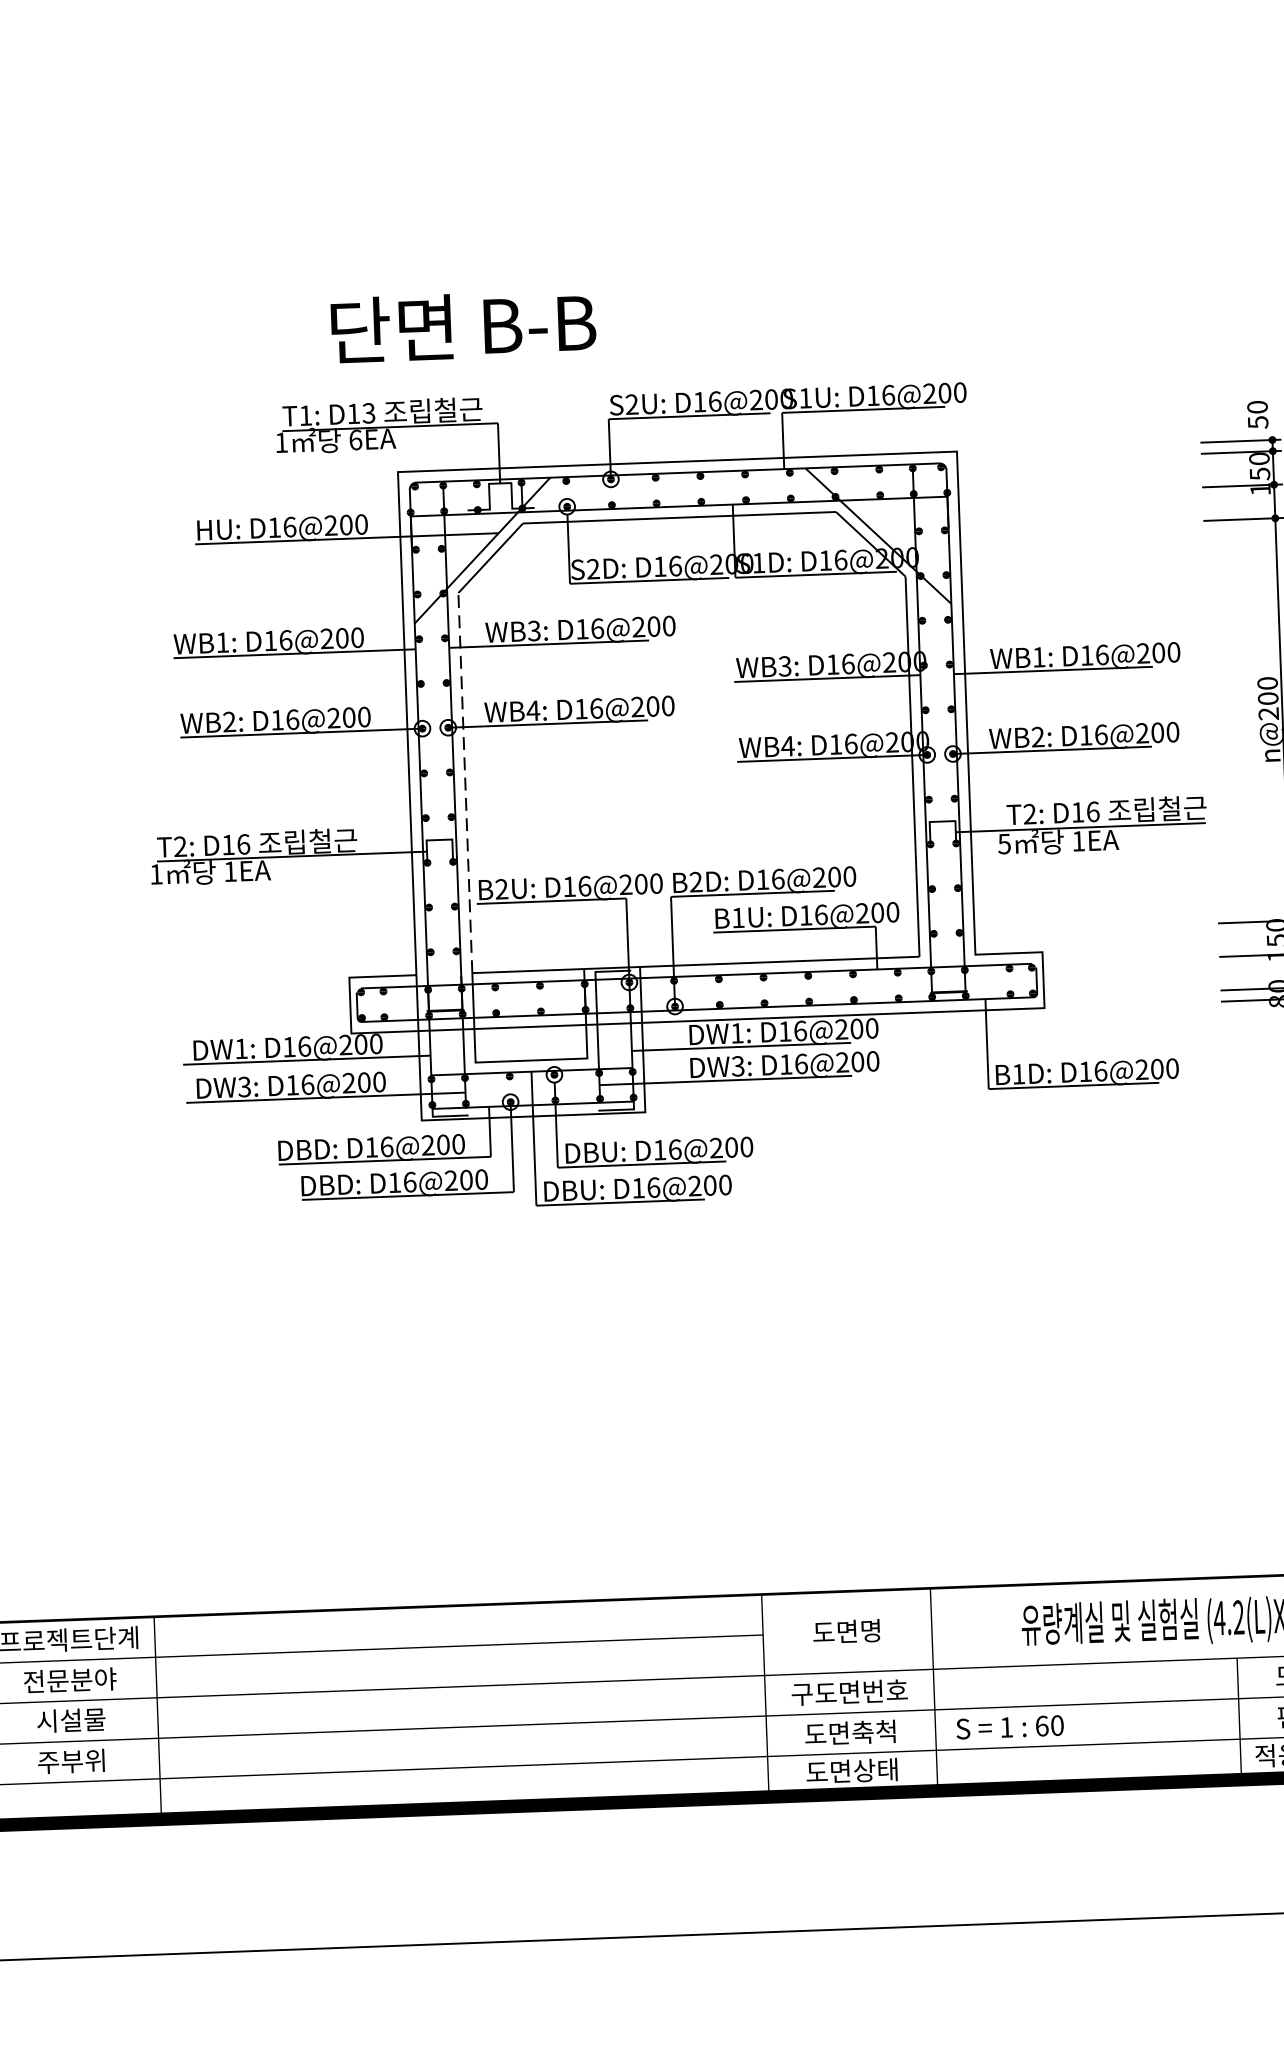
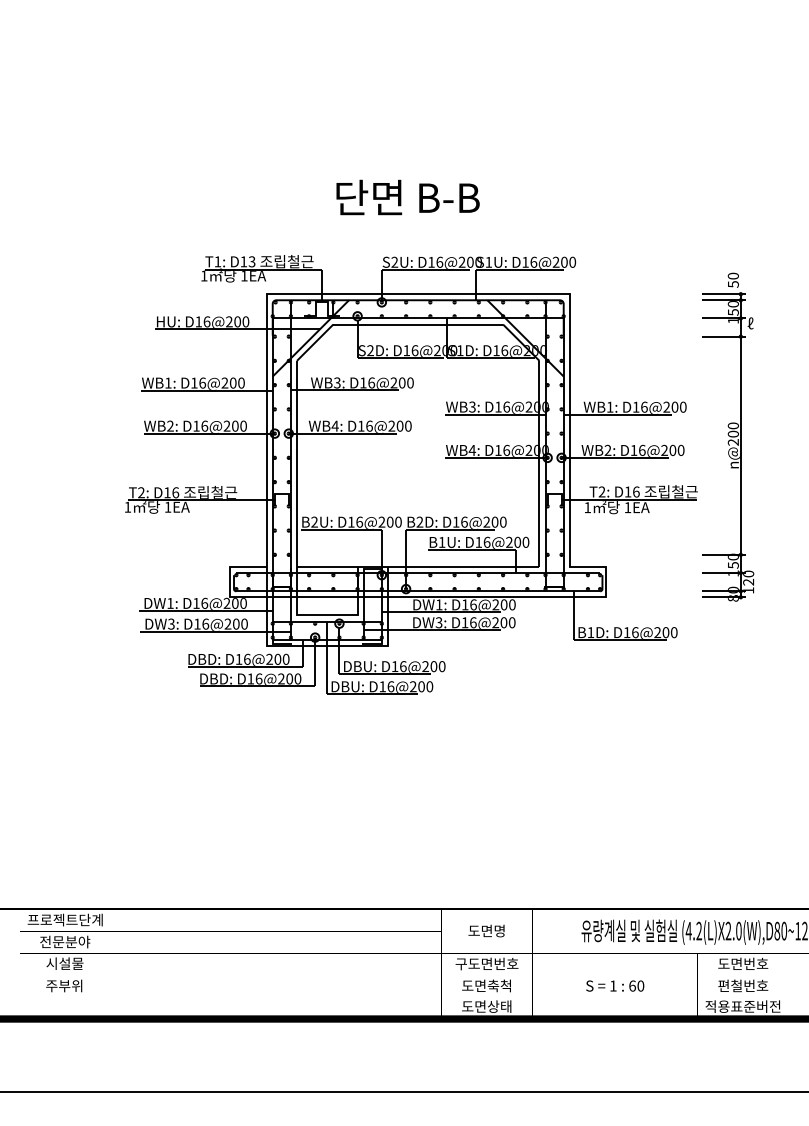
text: (462, 326) -> (407, 197), moved
text: (355, 440) -> (244, 276), 6EA -> 1EA
line: (464, 782) -> (296, 463), dashed -> solid
text: (1004, 843) -> (587, 507), 5 -> 1
text: (1010, 1726) -> (615, 985), moved

